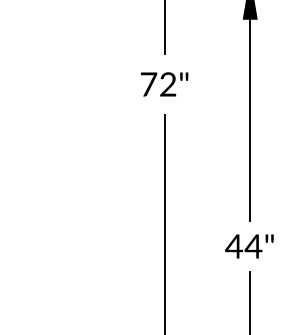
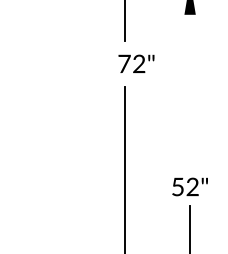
text: (164, 84) -> (136, 63), moved
line: (250, 120) -> (190, 91), removed
text: (243, 246) -> (185, 186), 44" -> 52"

